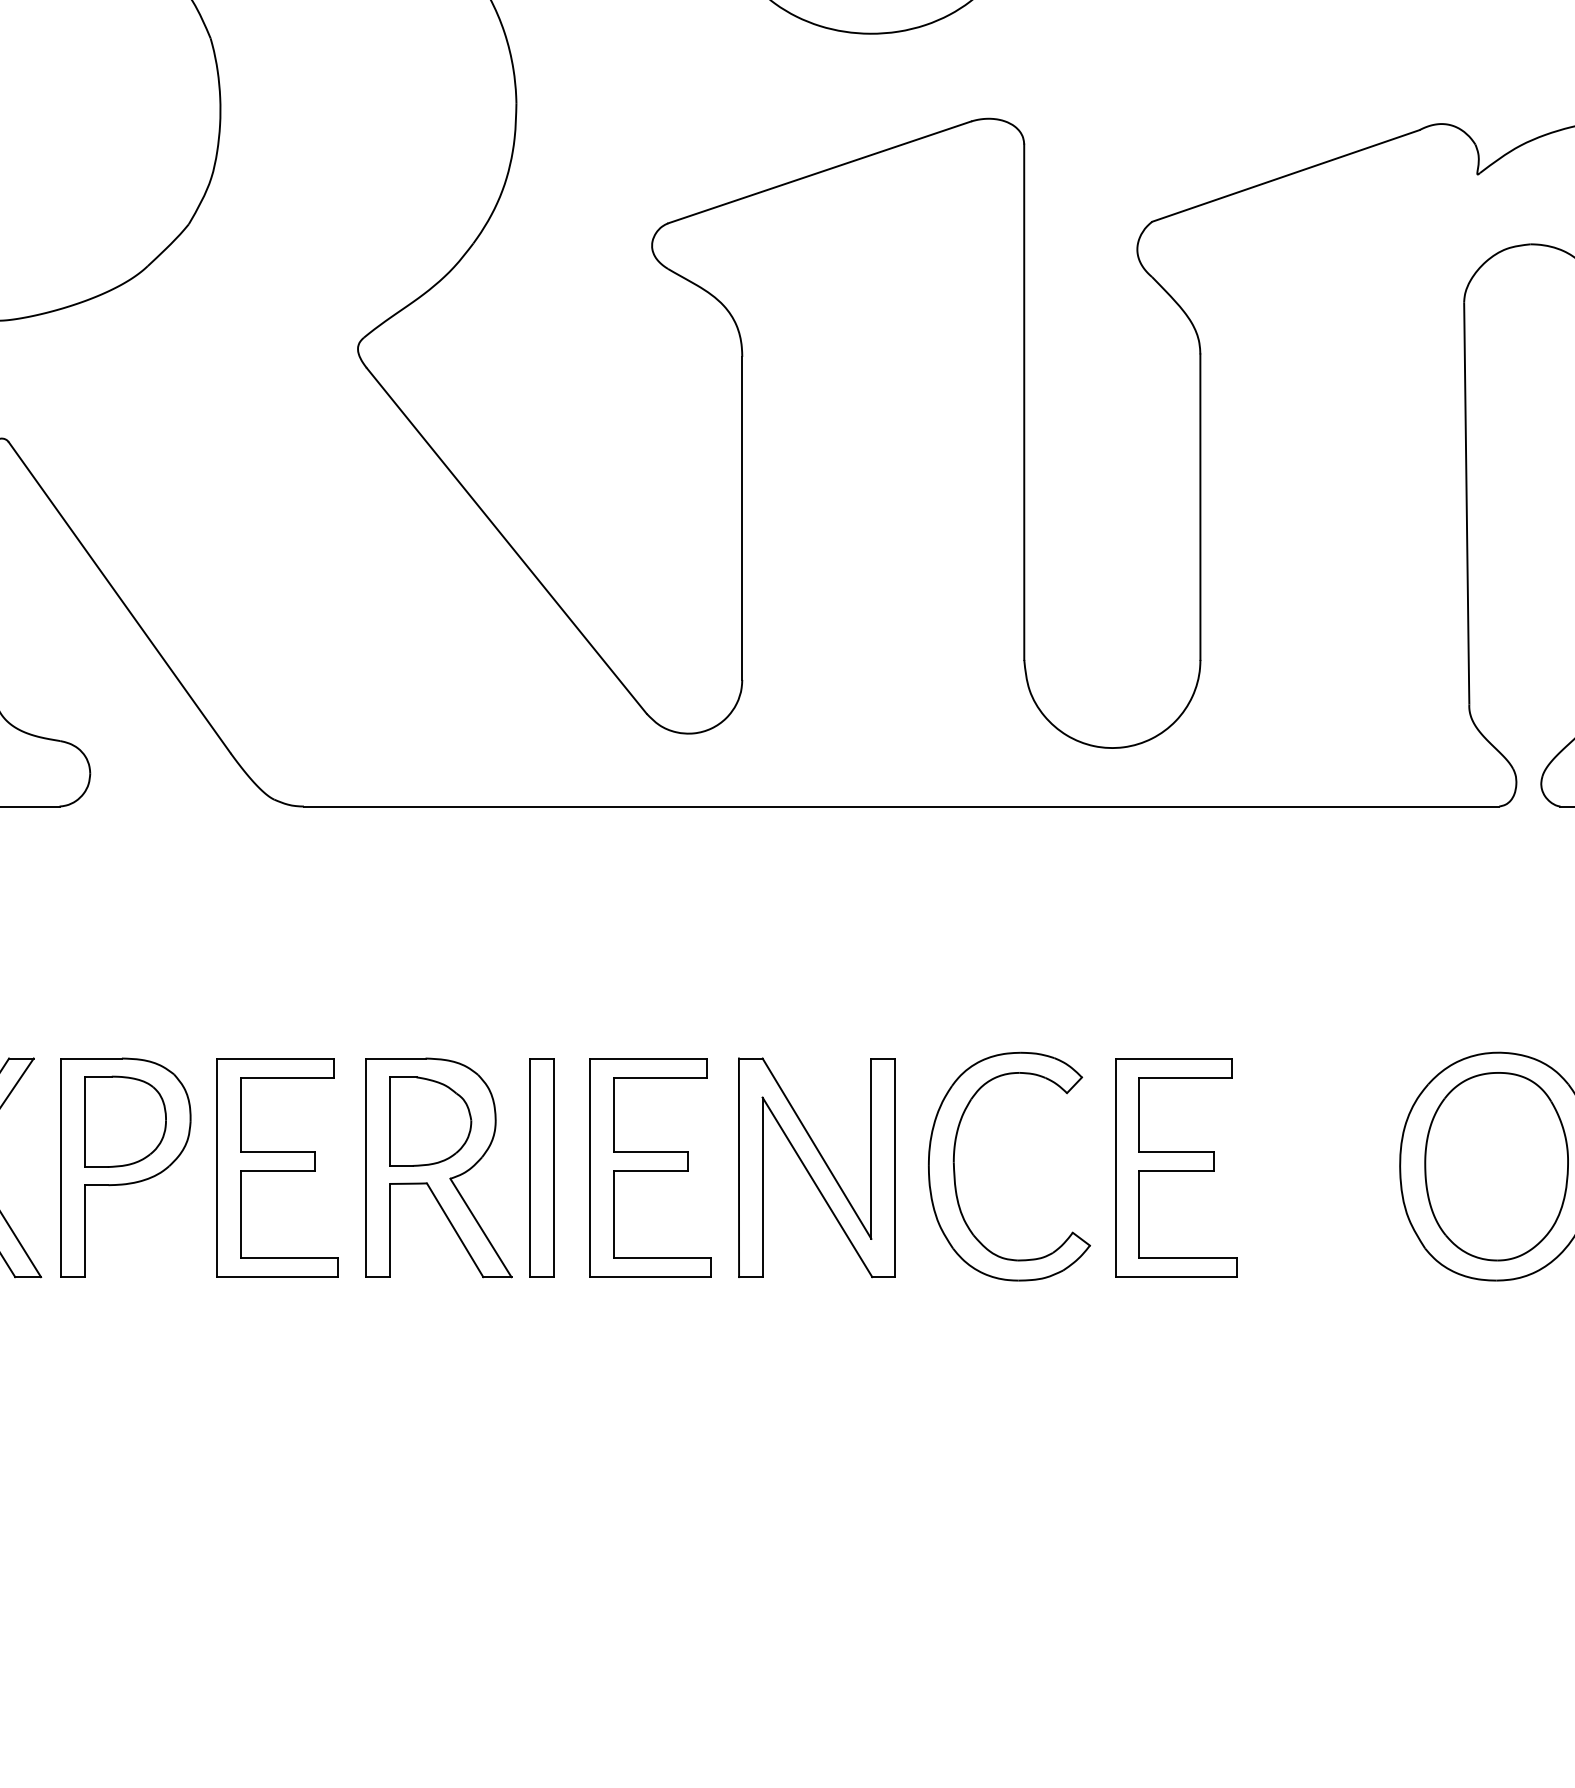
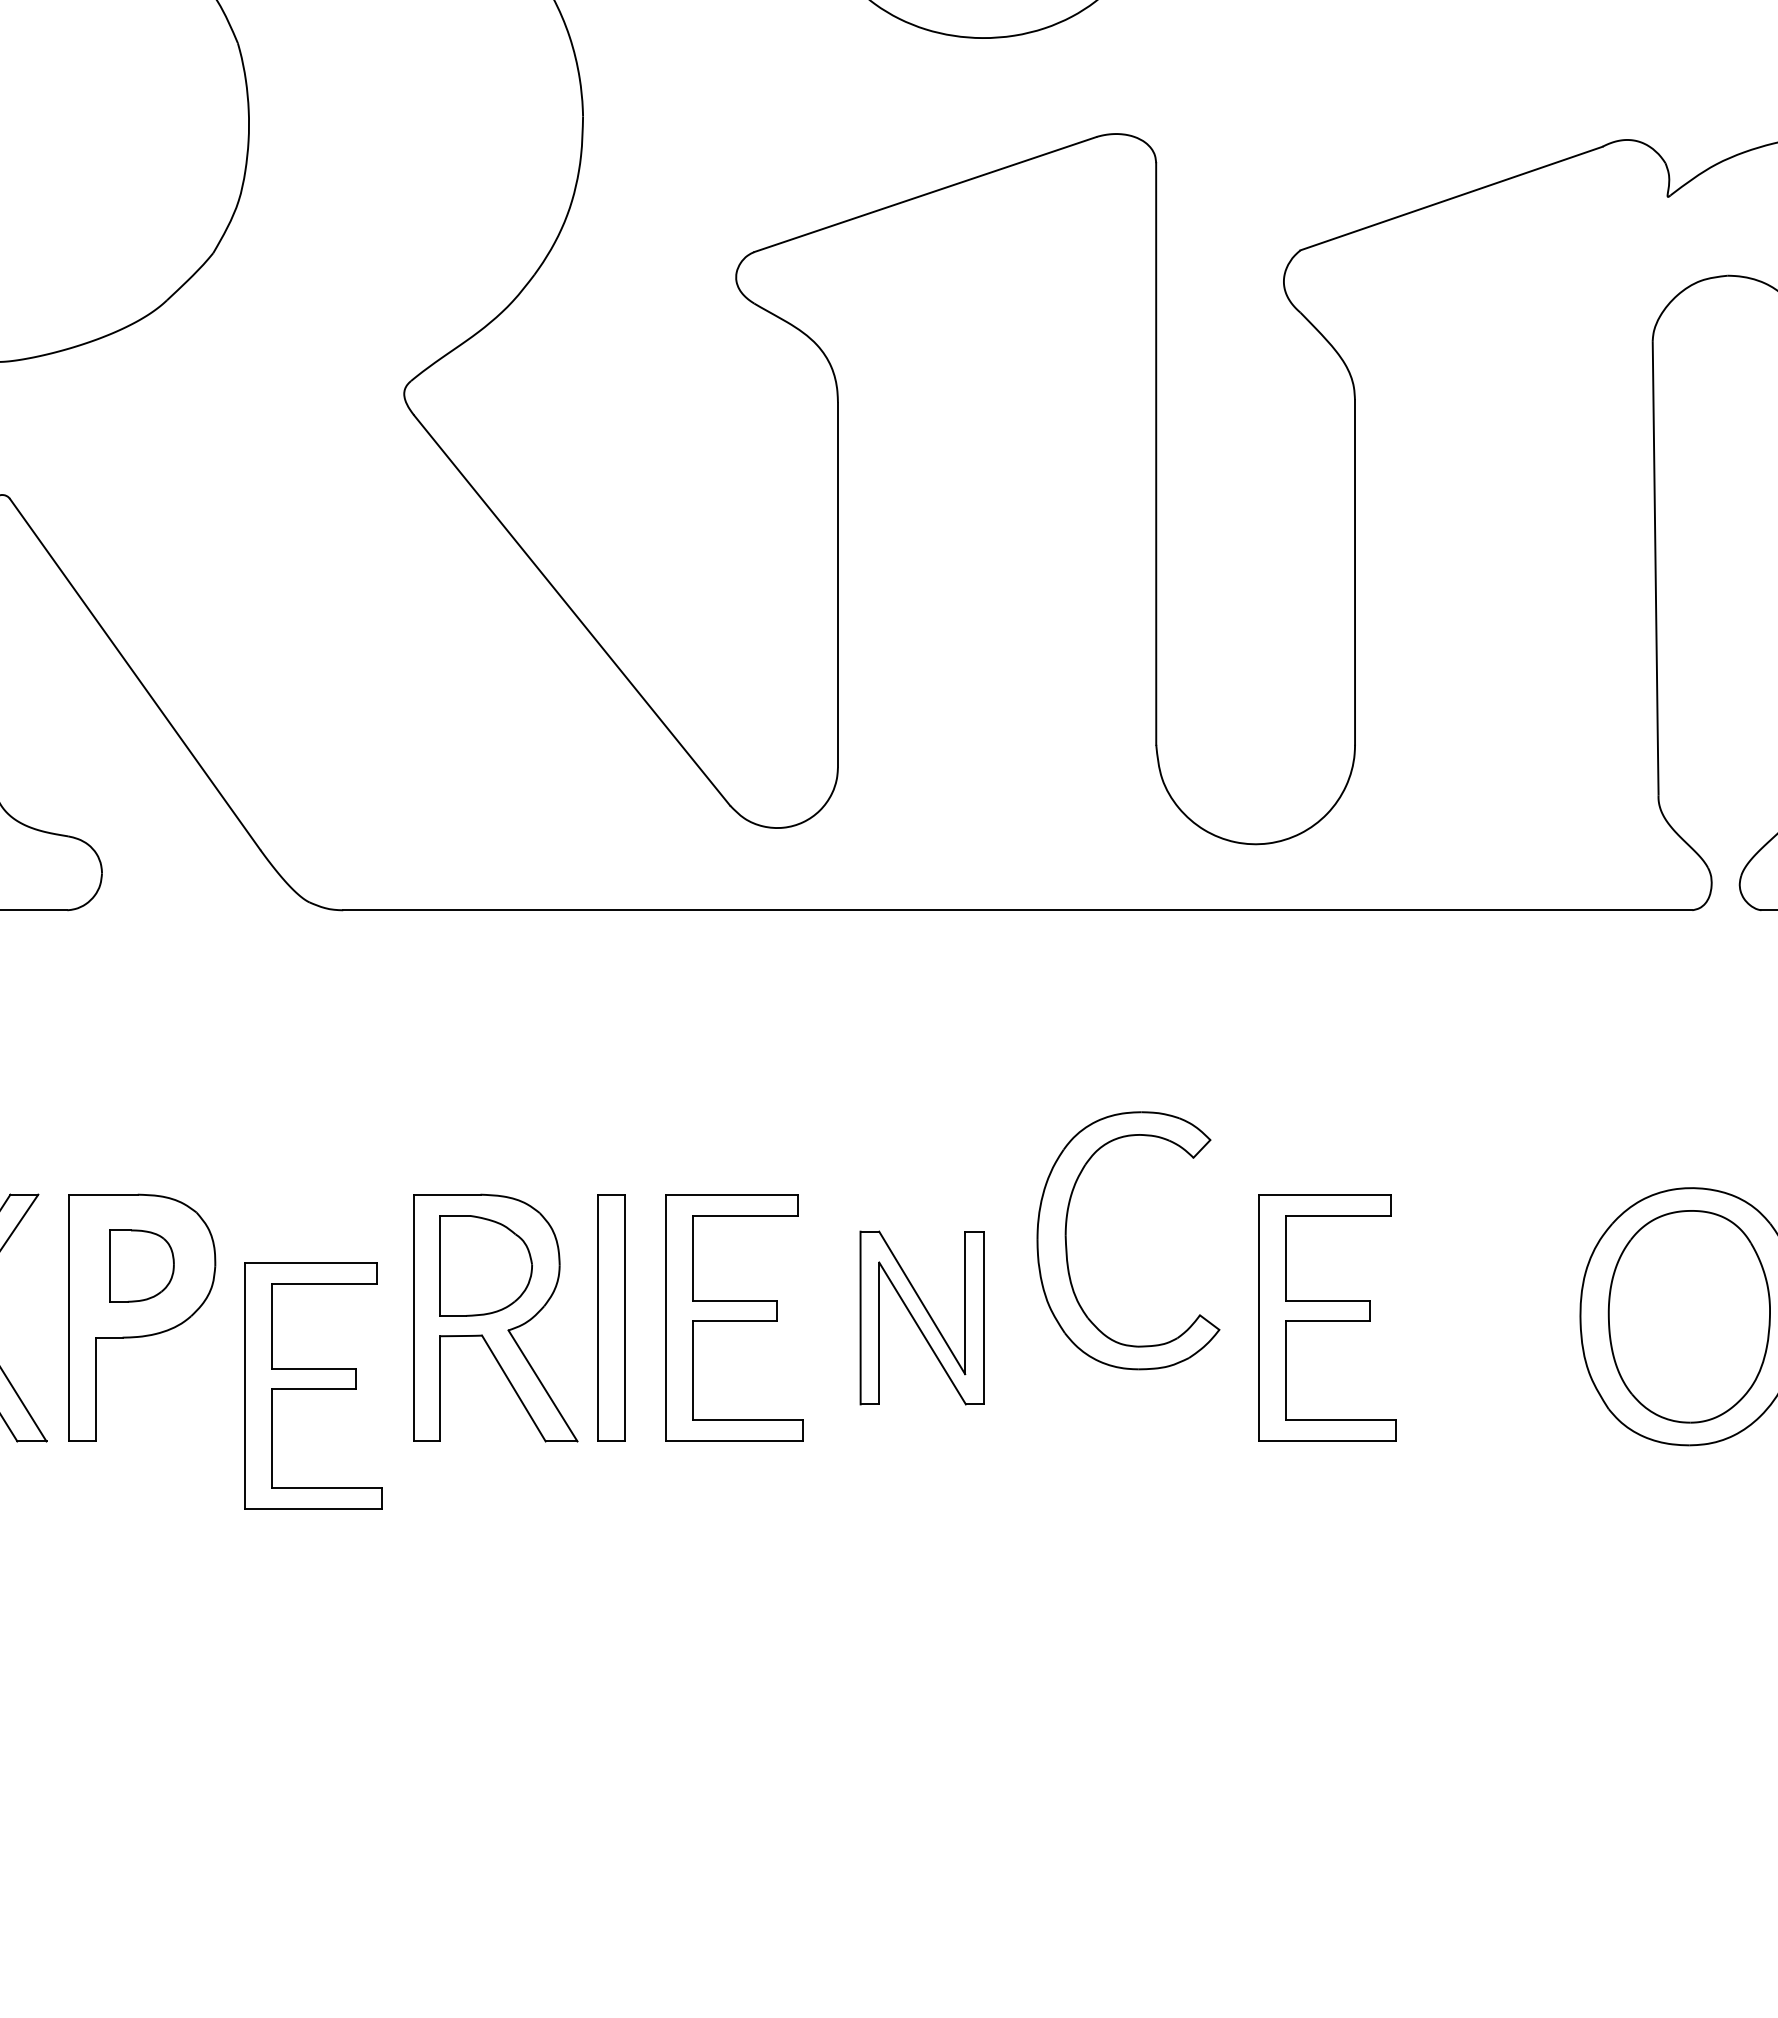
part: (125, 1121) -> (141, 1265), size x0.7
part: (277, 1167) -> (313, 1385), moved
part: (816, 1167) -> (921, 1317), size x0.7
part: (955, 1171) -> (1067, 1246), moved

